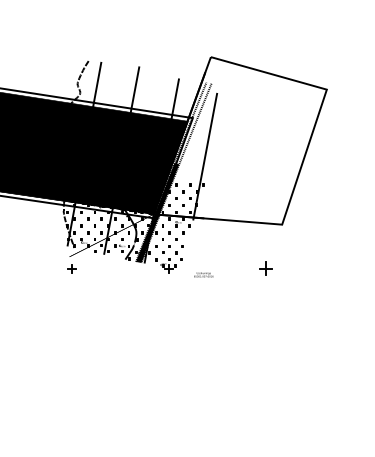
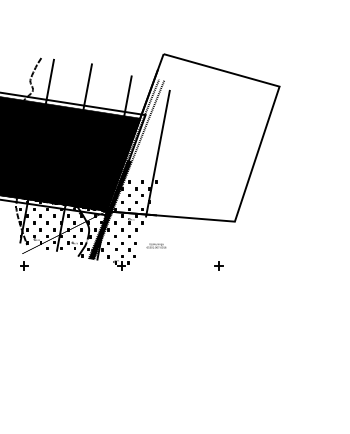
part: (265, 268) -> (218, 265), size x0.62
text: (203, 274) -> (156, 245), moved

